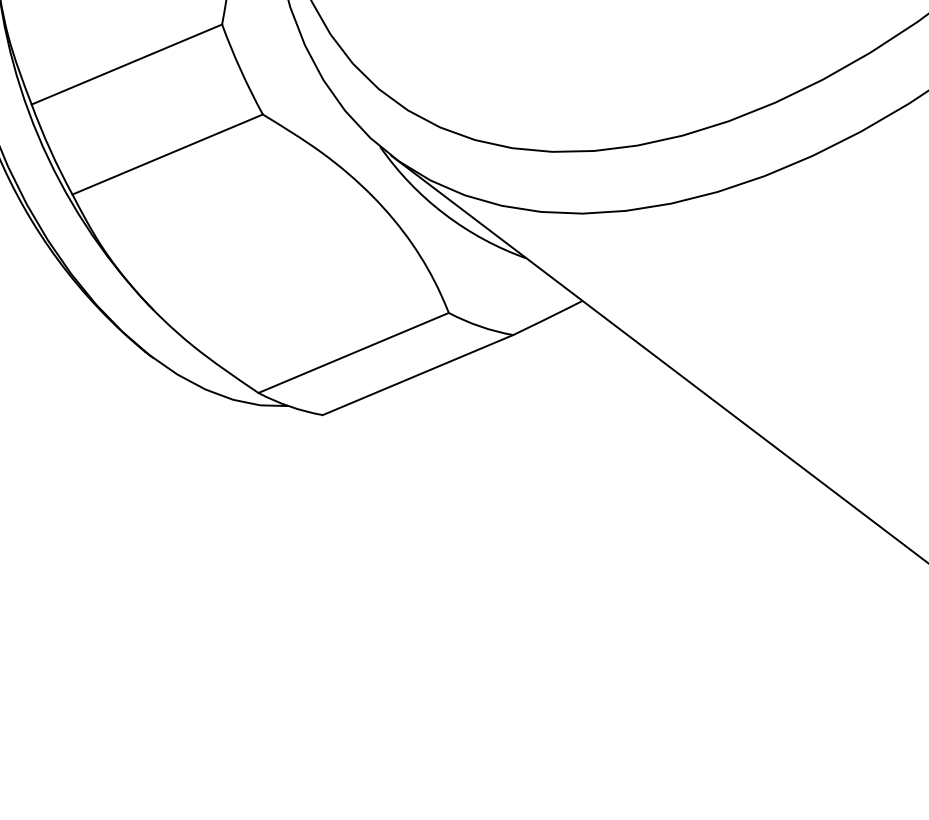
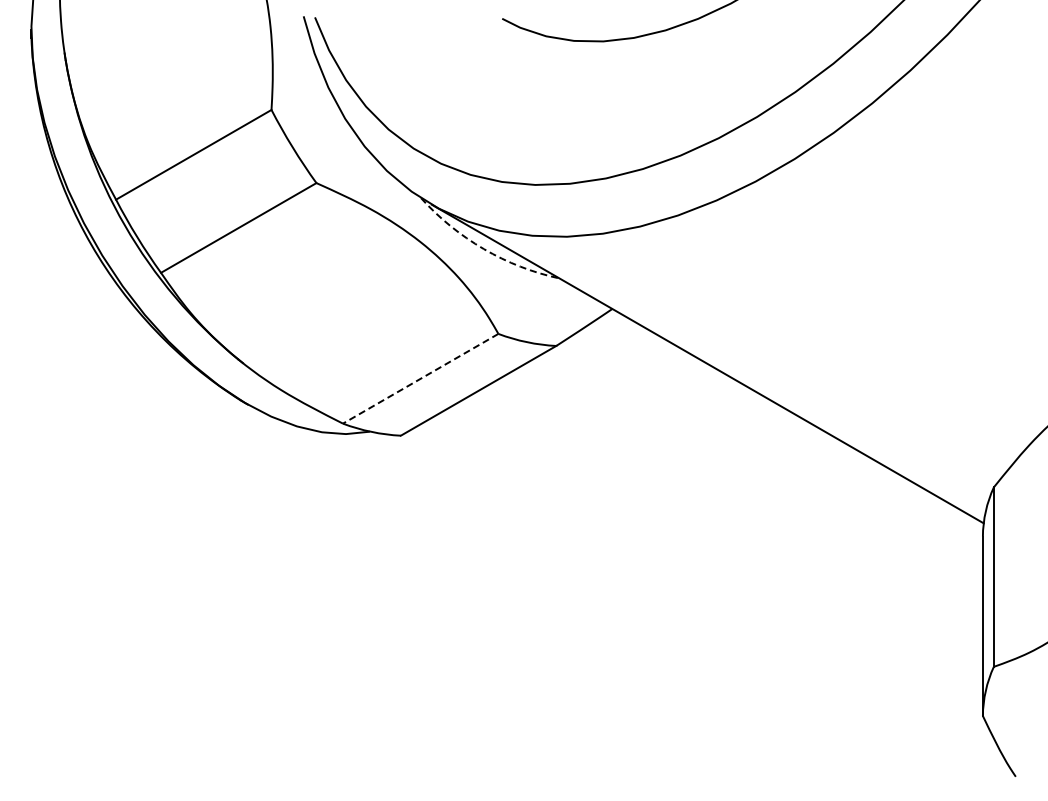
arc: (444, 214) -> (483, 249), solid -> dashed
line: (353, 352) -> (420, 378), solid -> dashed

